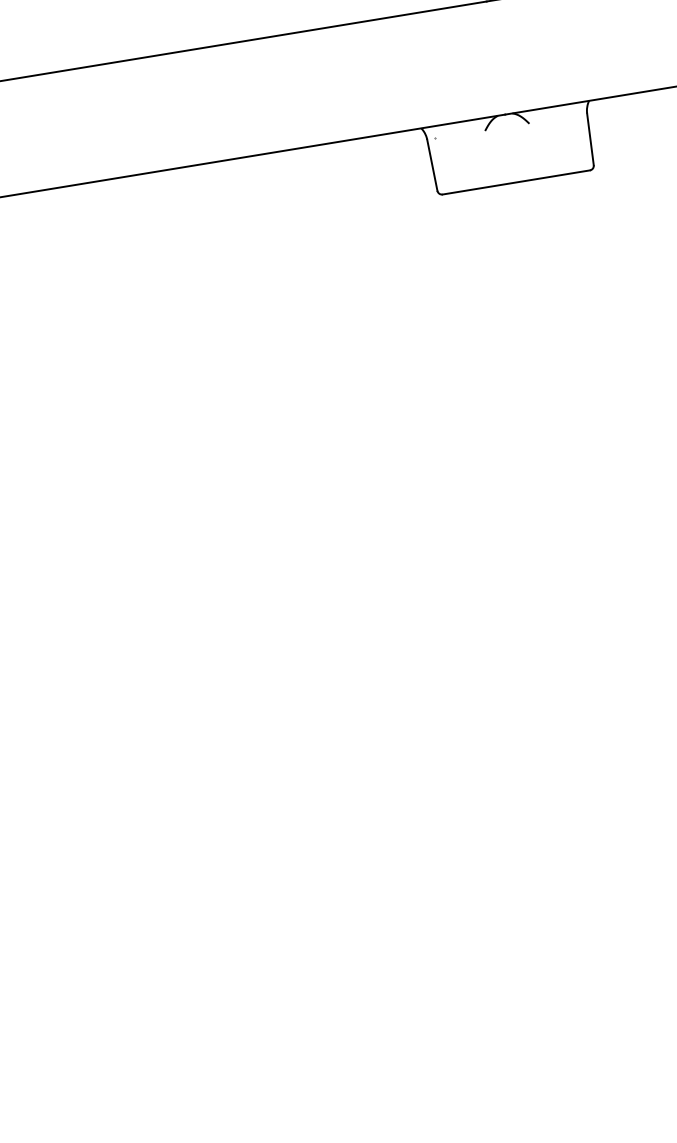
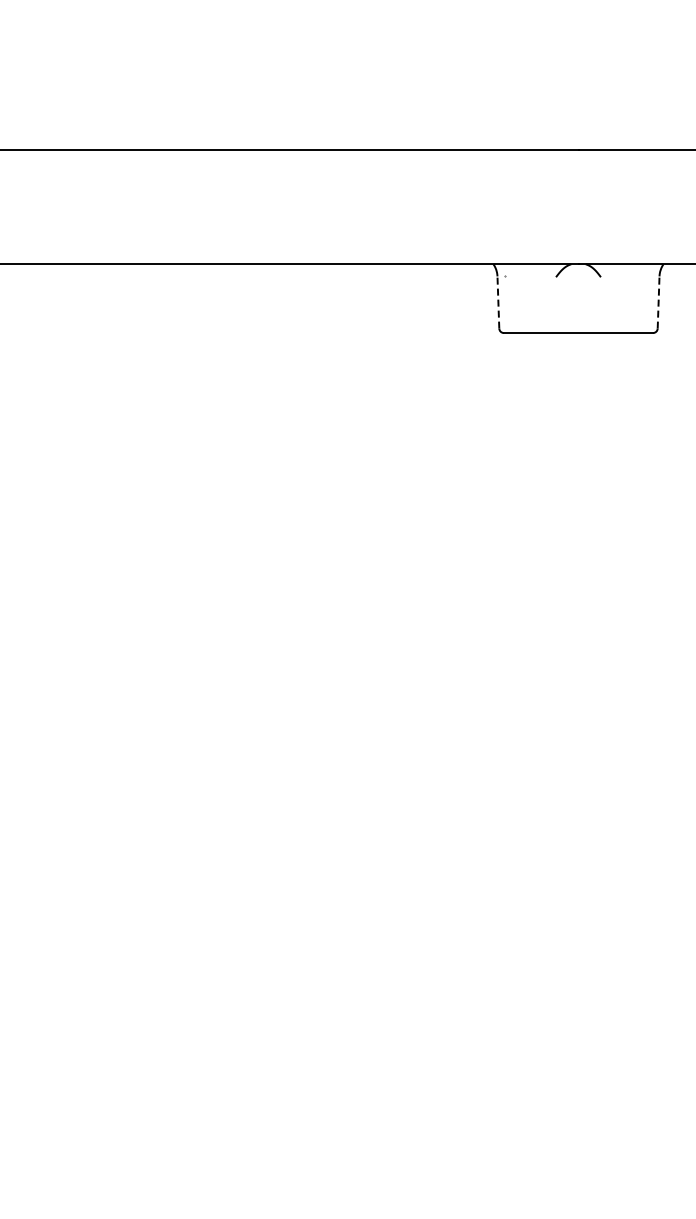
line: (590, 139) -> (658, 302), solid -> dashed
line: (432, 165) -> (498, 302), solid -> dashed

